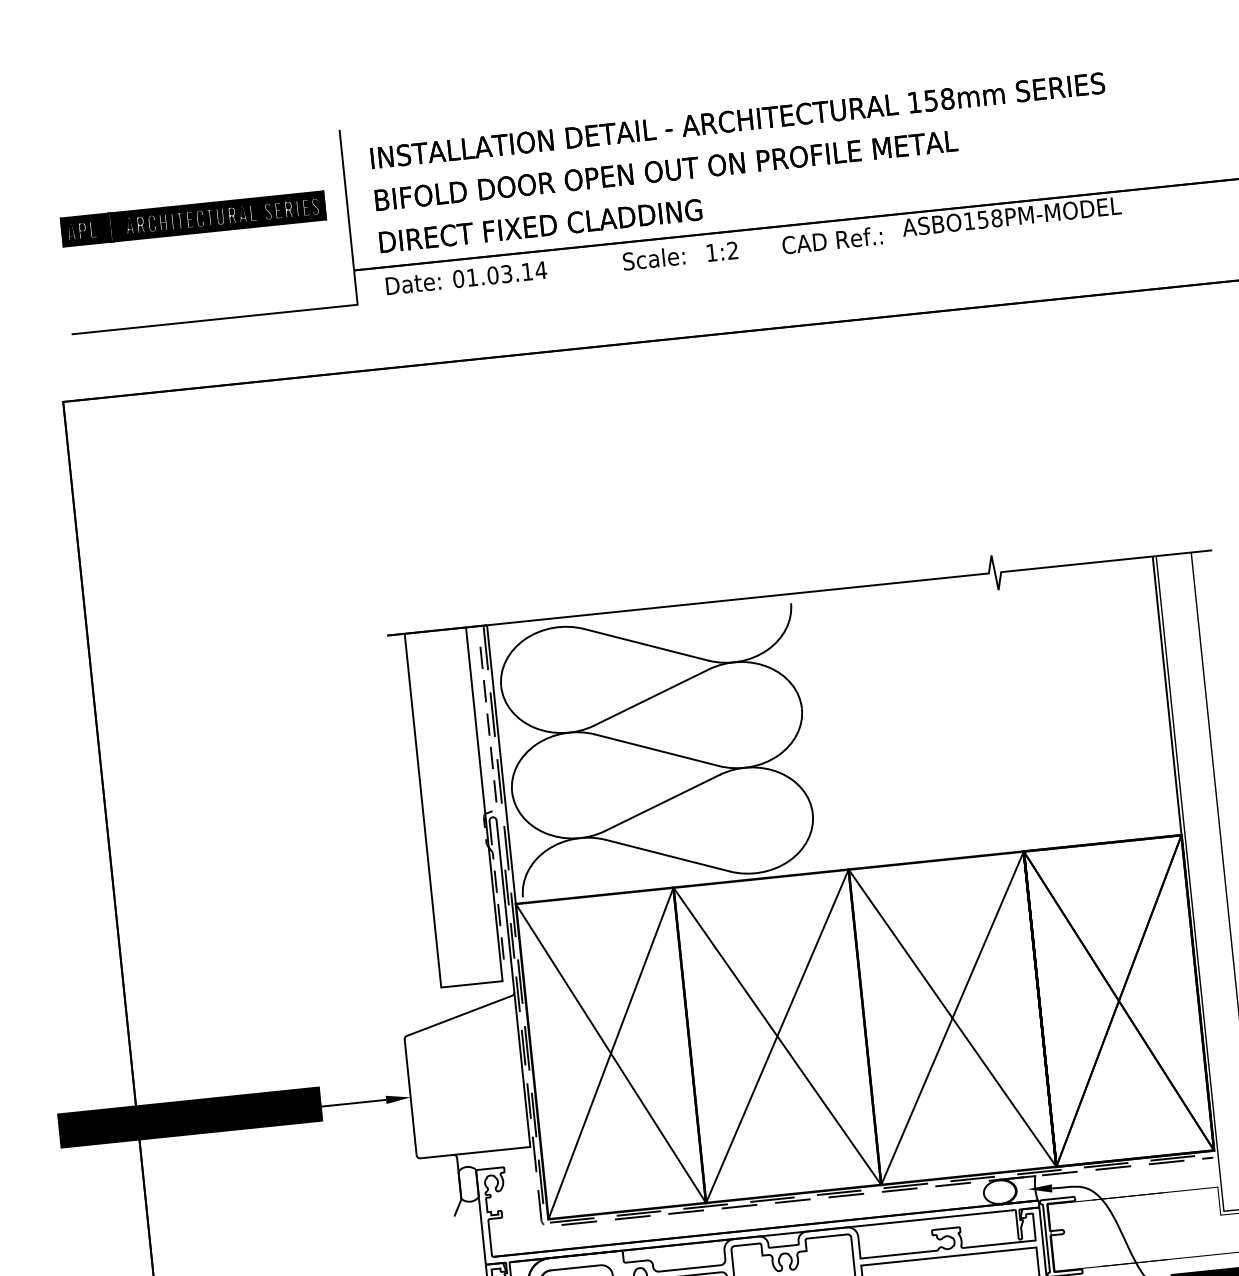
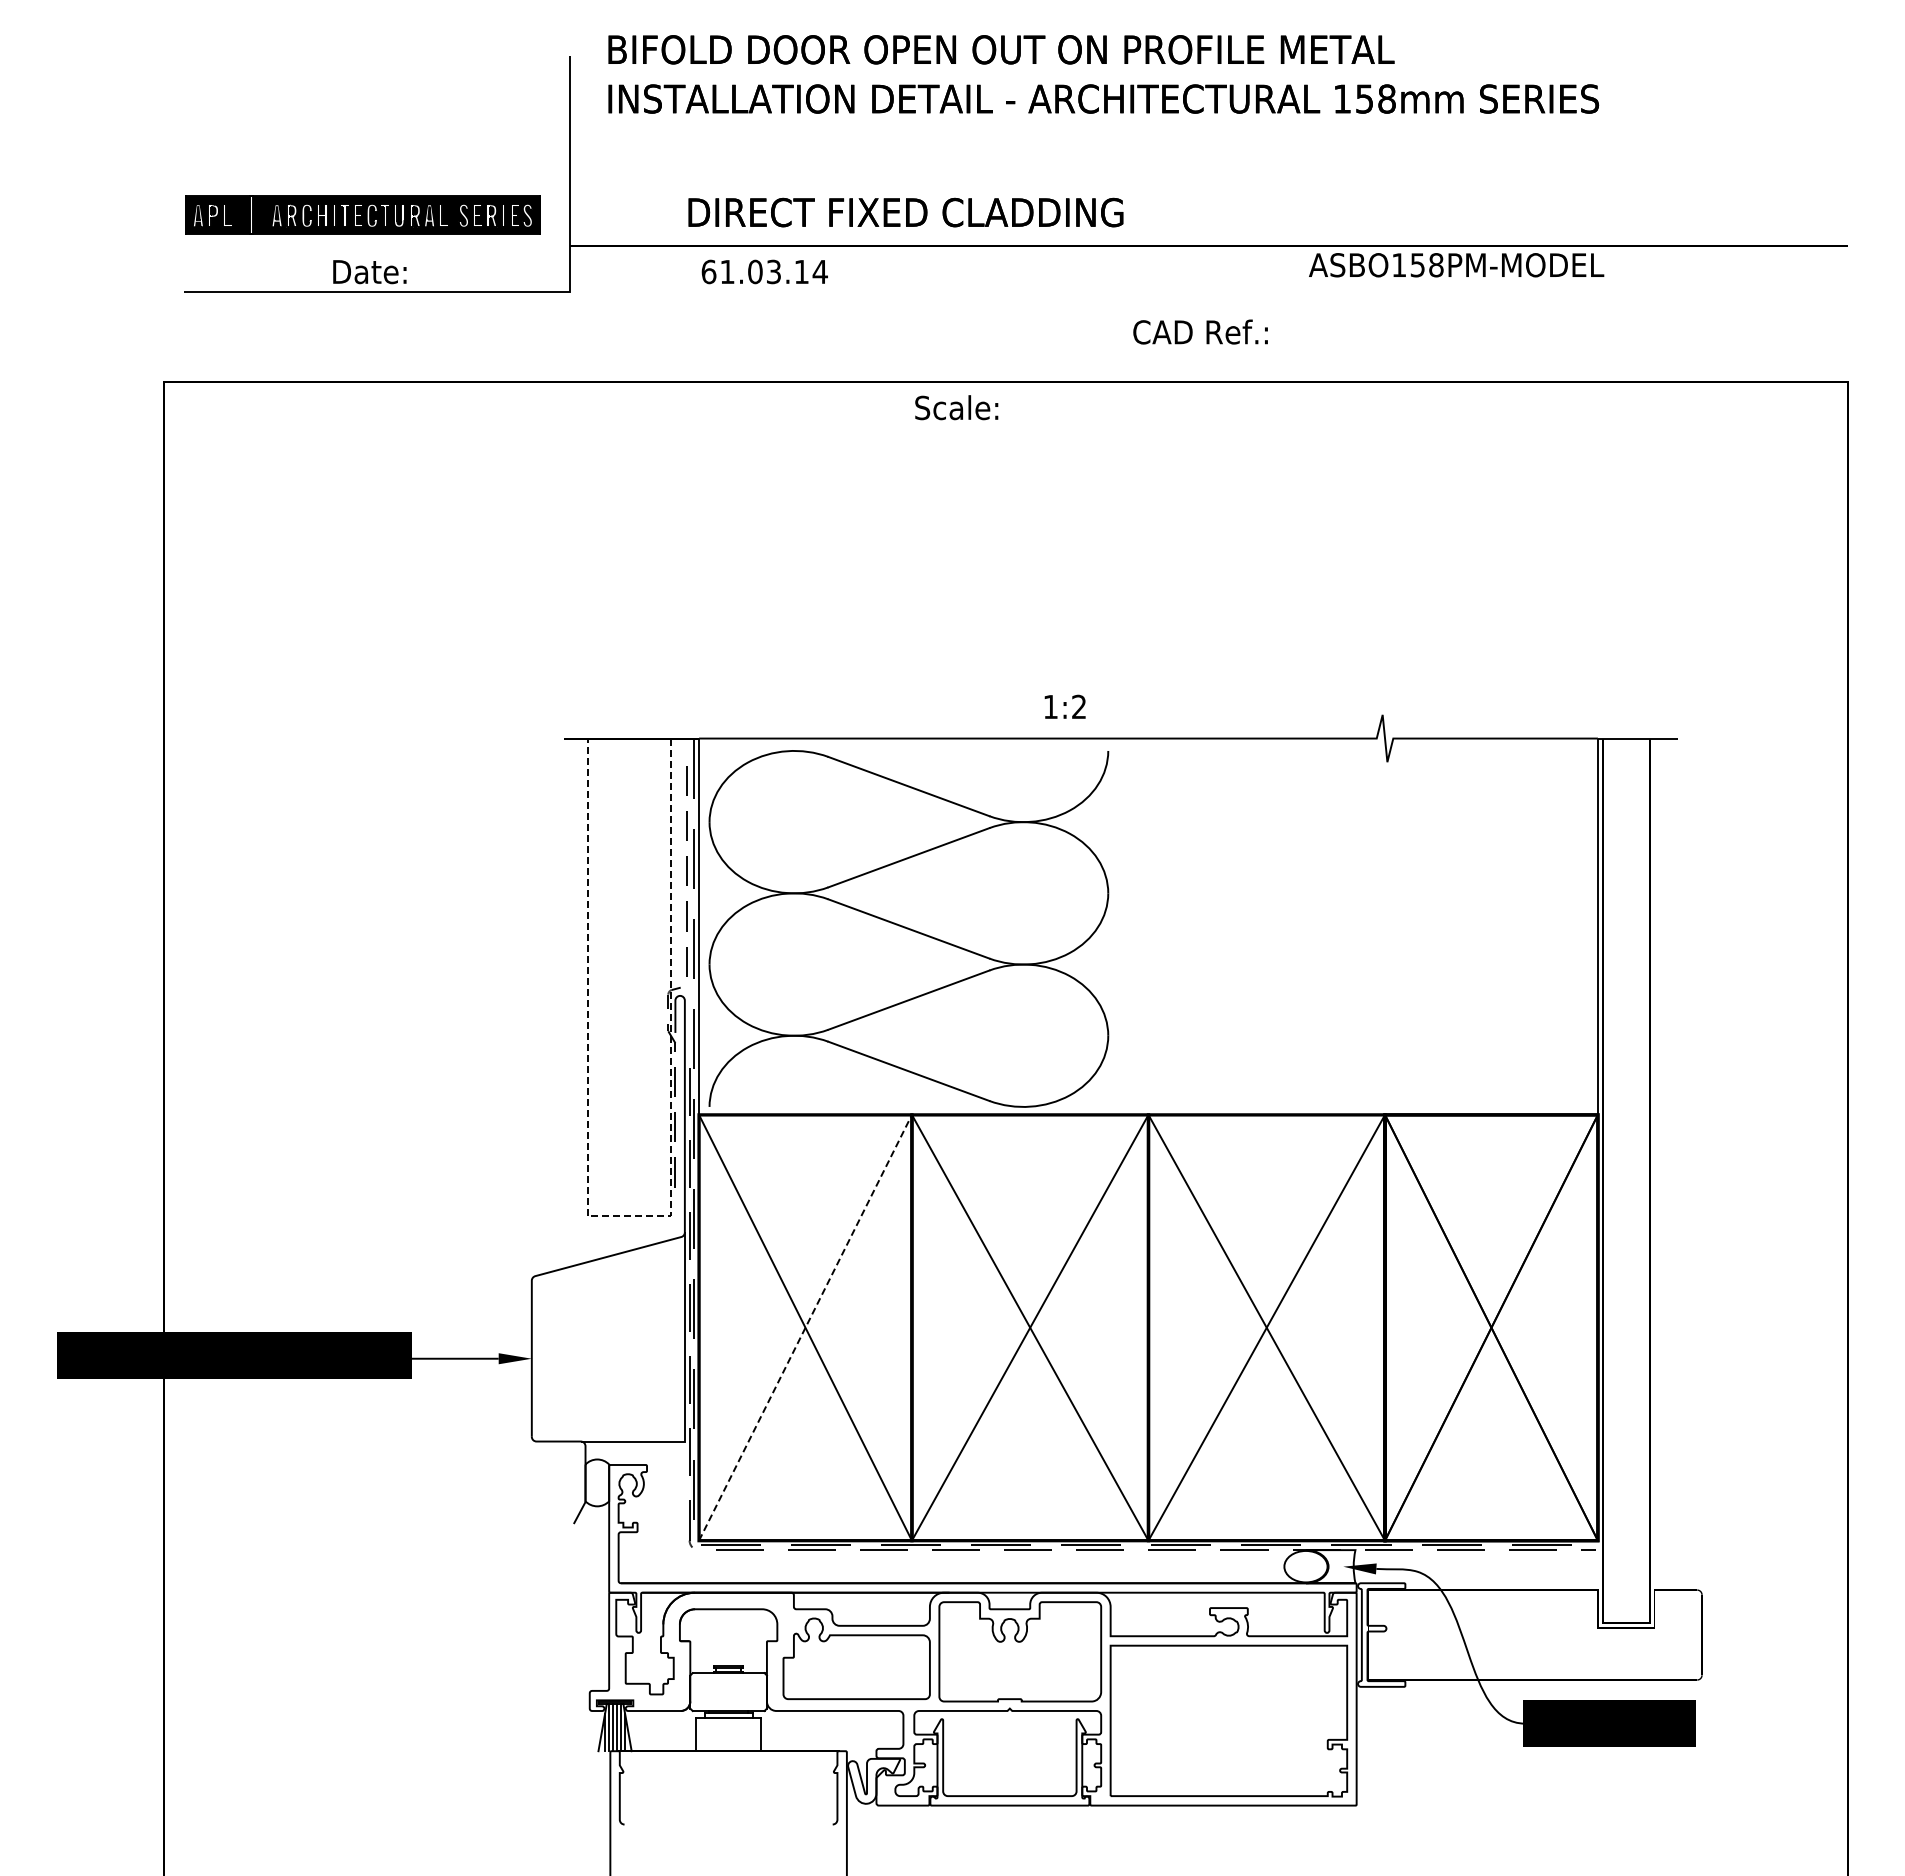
text: (666, 170) -> (1001, 49), moved
part: (193, 218) -> (362, 214), moved
text: (540, 226) -> (905, 212), moved
text: (832, 240) -> (1200, 331), moved
text: (721, 251) -> (1064, 706), moved
text: (653, 258) -> (956, 407), moved
text: (458, 278) -> (708, 271), 01.03.14 -> 61.03.14
text: (413, 284) -> (369, 272), moved
line: (471, 984) -> (628, 1216), solid -> dashed
line: (610, 1053) -> (805, 1327), solid -> dashed

